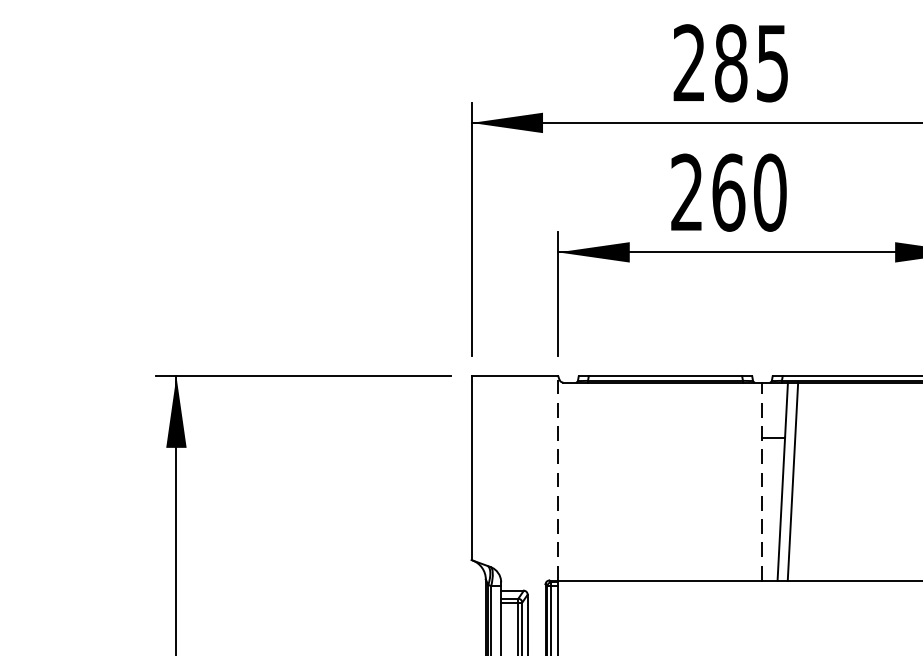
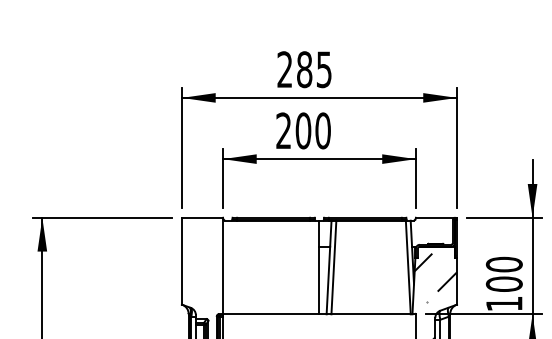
text: (728, 191) -> (303, 130), 260 -> 200
line: (557, 477) -> (222, 265), dashed -> solid
line: (762, 481) -> (319, 267), dashed -> solid

